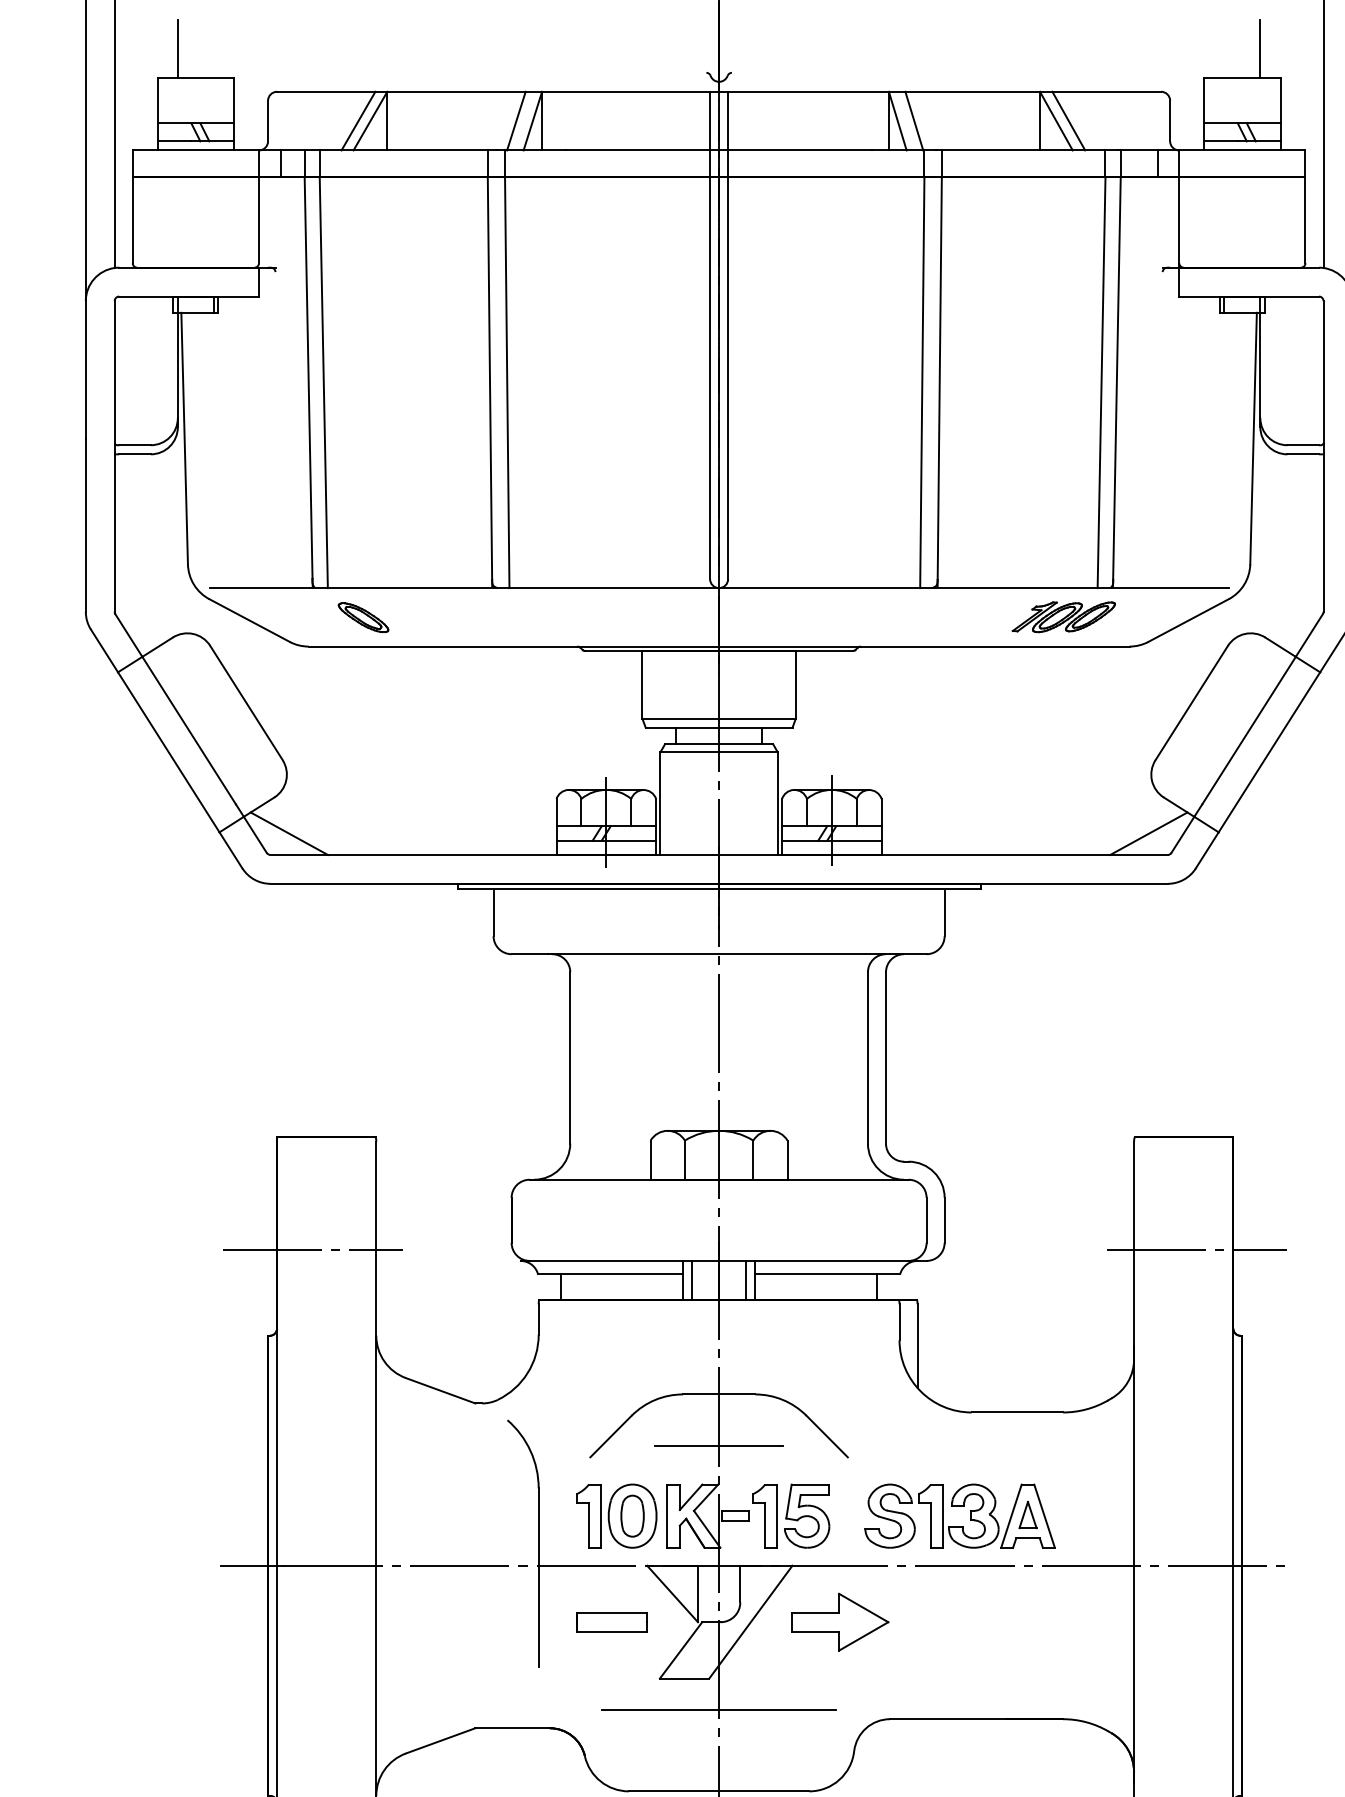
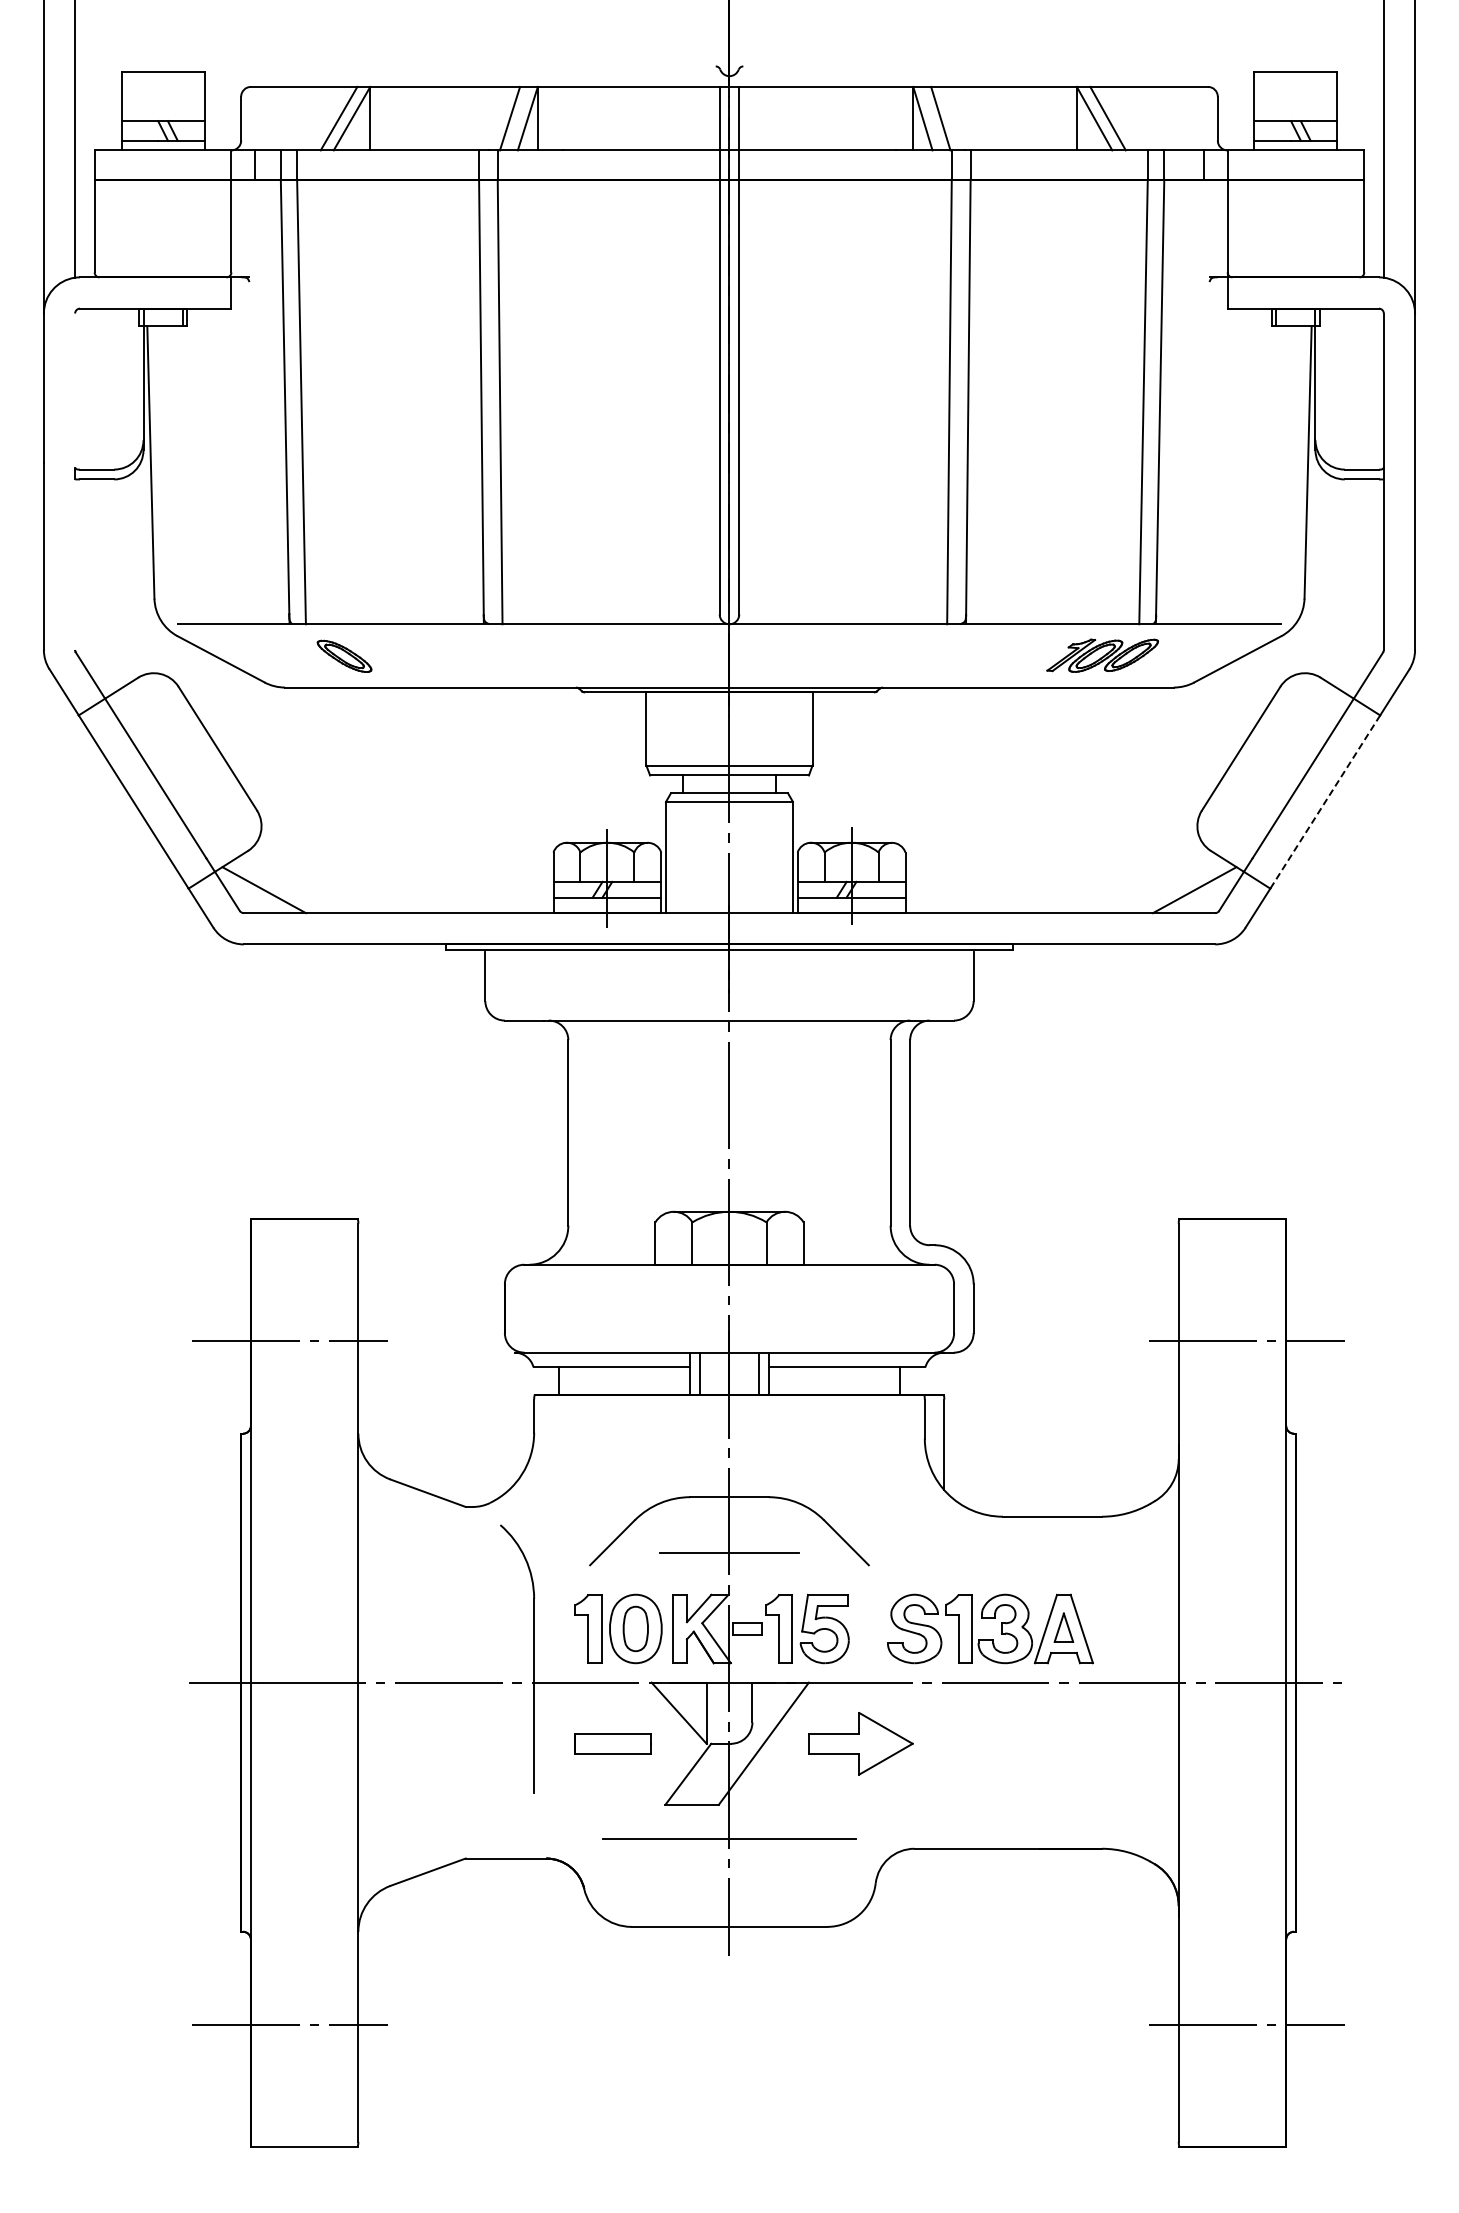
line: (177, 48) -> (143, 40), removed
line: (1260, 48) -> (1315, 40), removed
line: (115, 372) -> (75, 390), removed
line: (115, 532) -> (75, 564), removed
line: (1269, 752) -> (1325, 802), solid -> dashed

